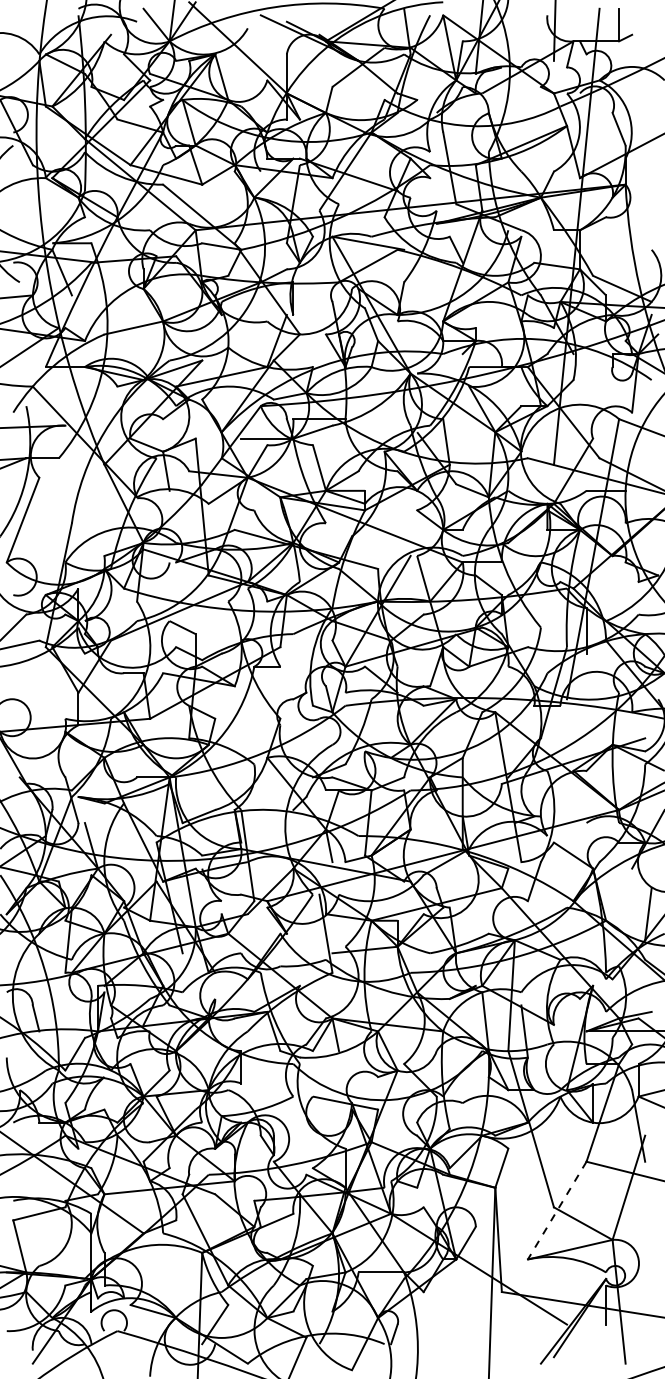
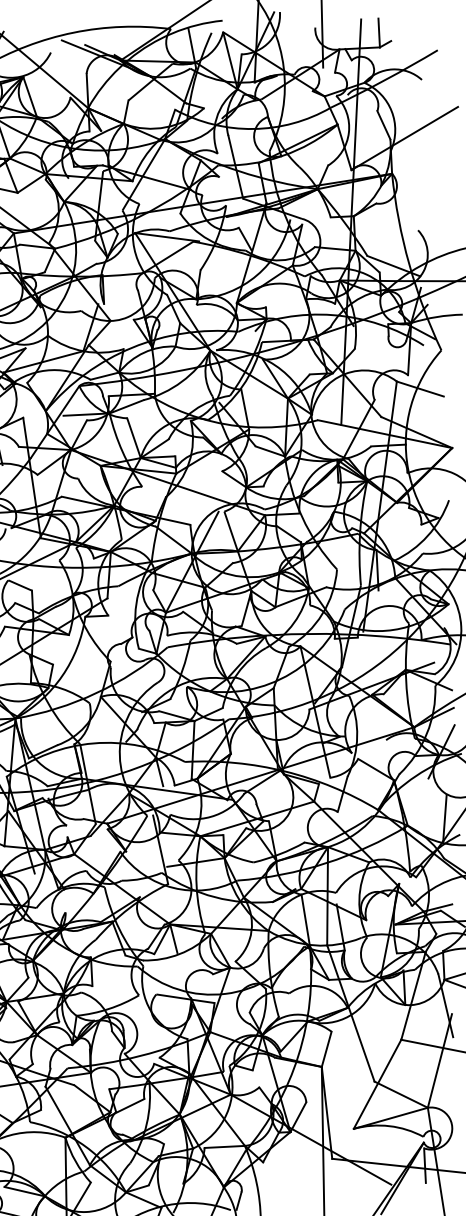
line: (557, 1210) -> (377, 1084), dashed -> solid

